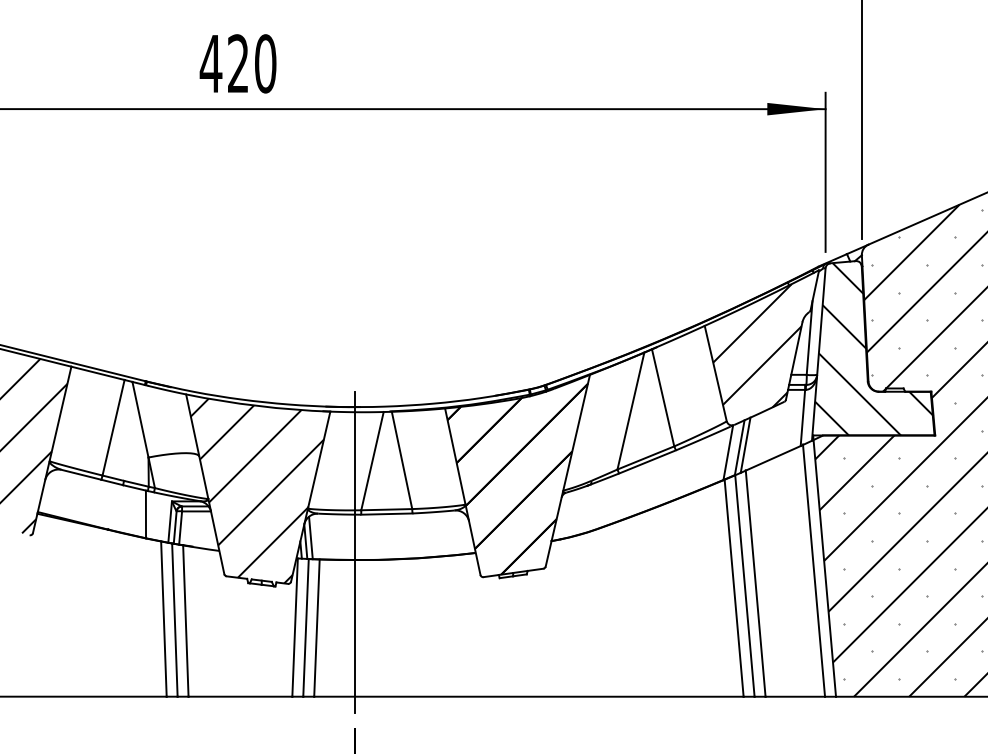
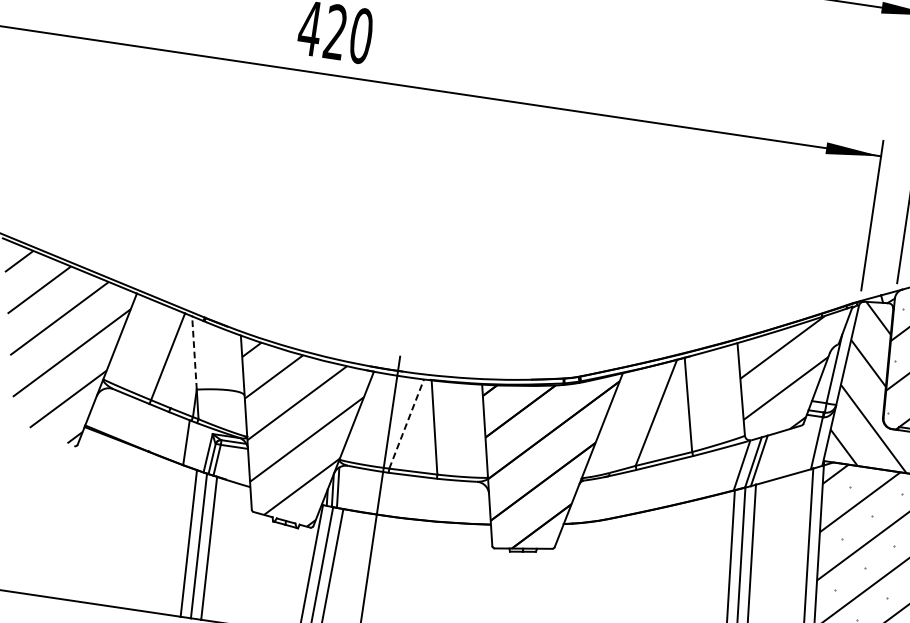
line: (140, 419) -> (194, 352), solid -> dashed
line: (372, 460) -> (406, 423), solid -> dashed

